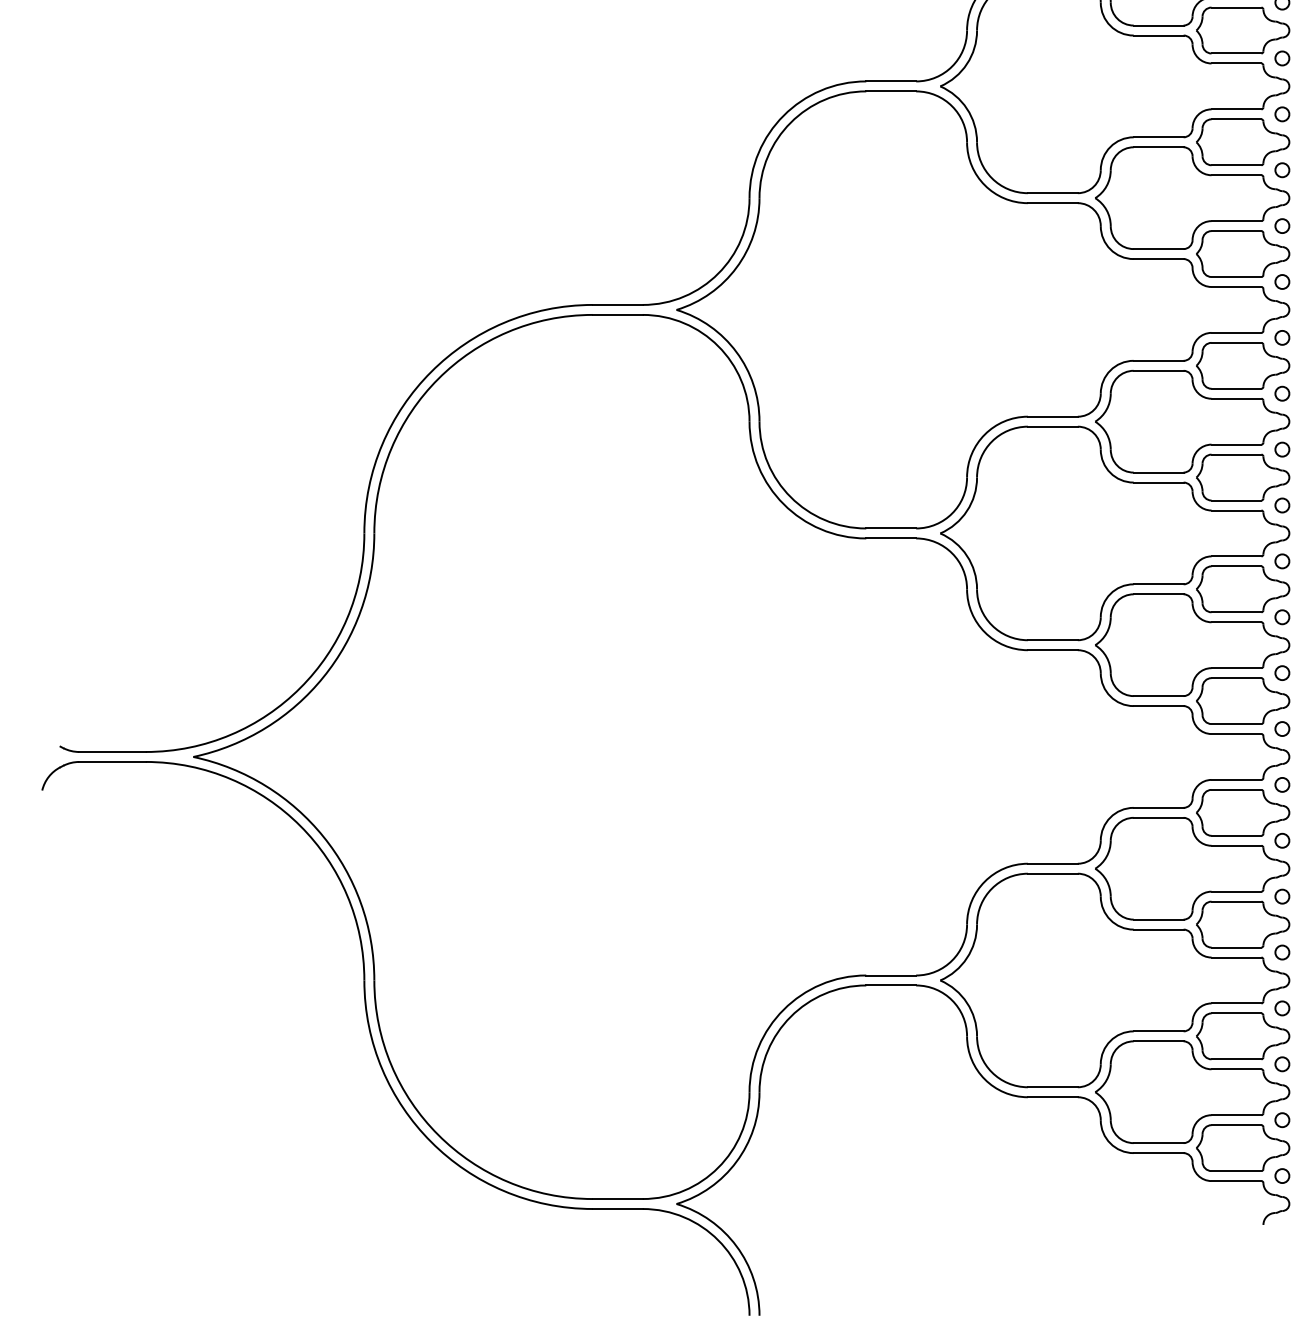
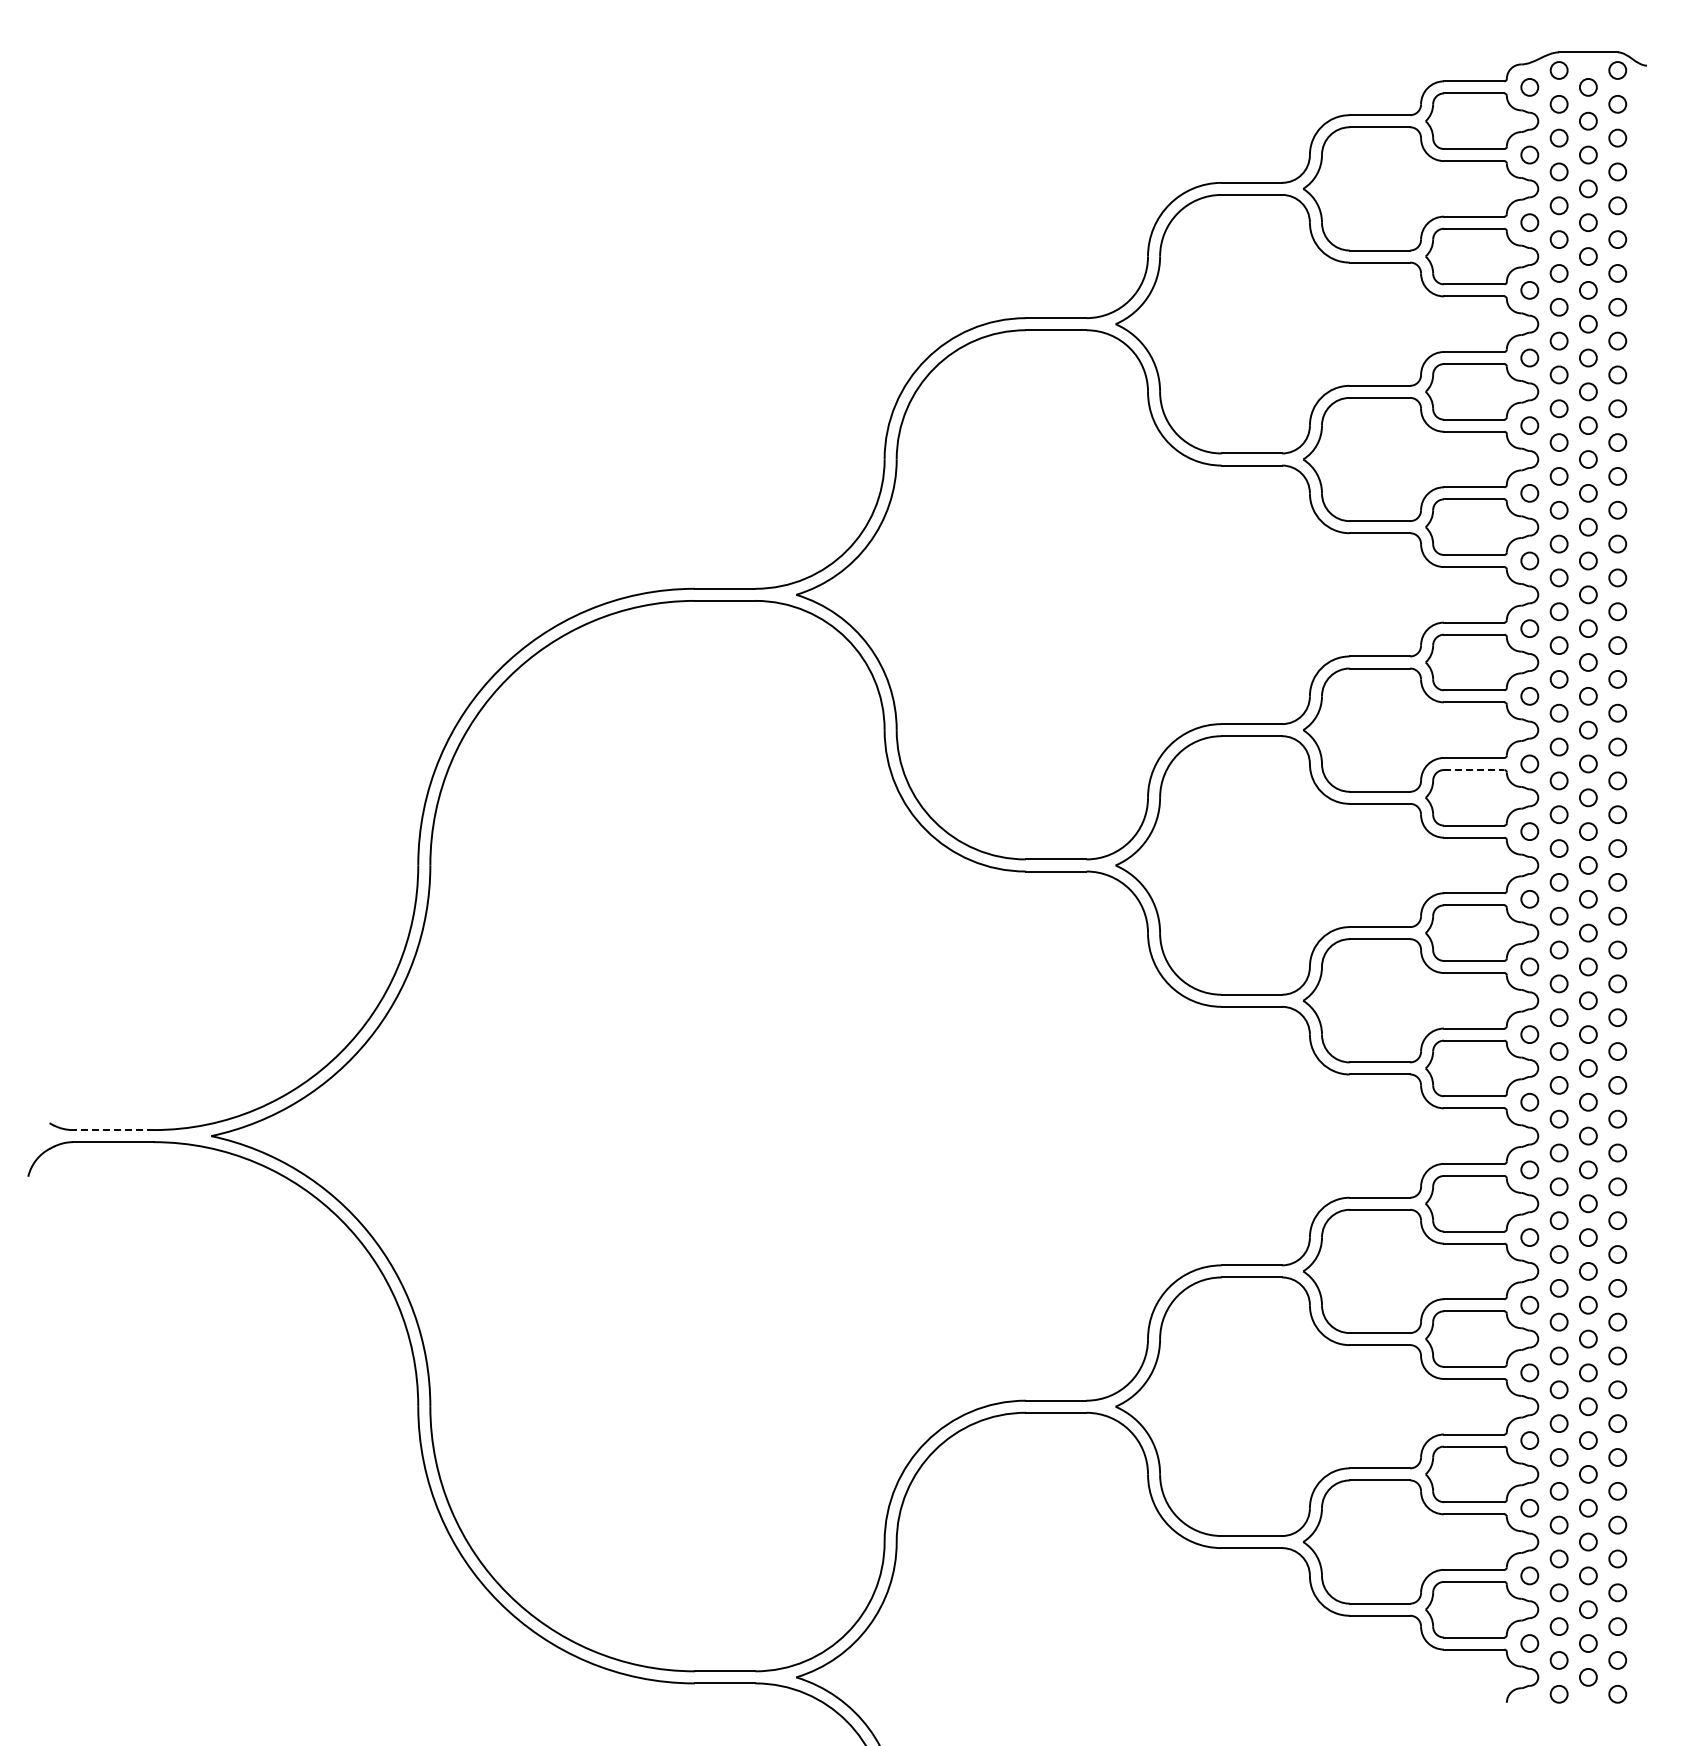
line: (1236, 455) -> (1474, 770), solid -> dashed
line: (111, 752) -> (112, 1130), solid -> dashed

